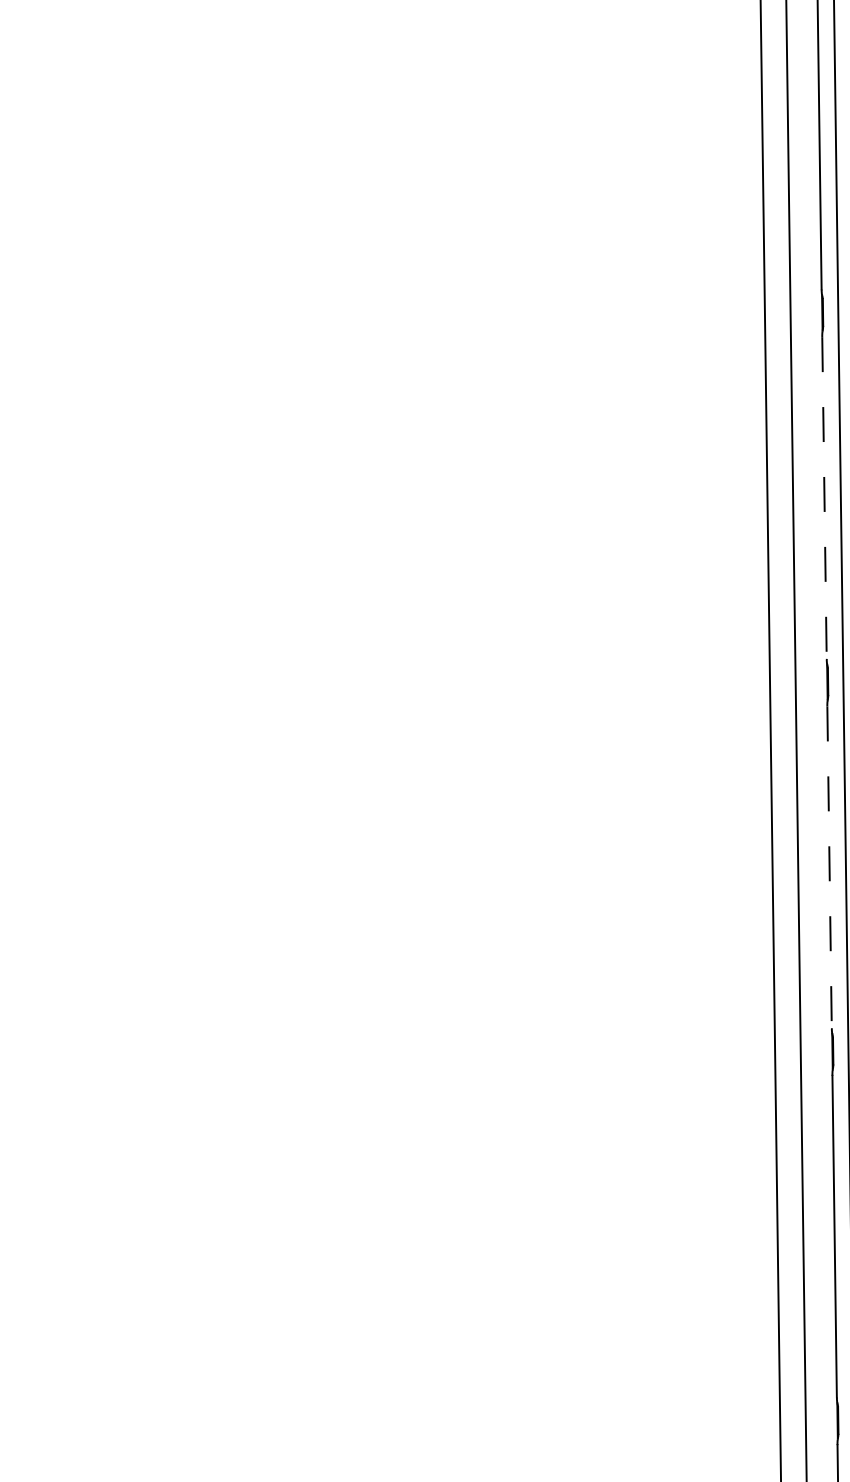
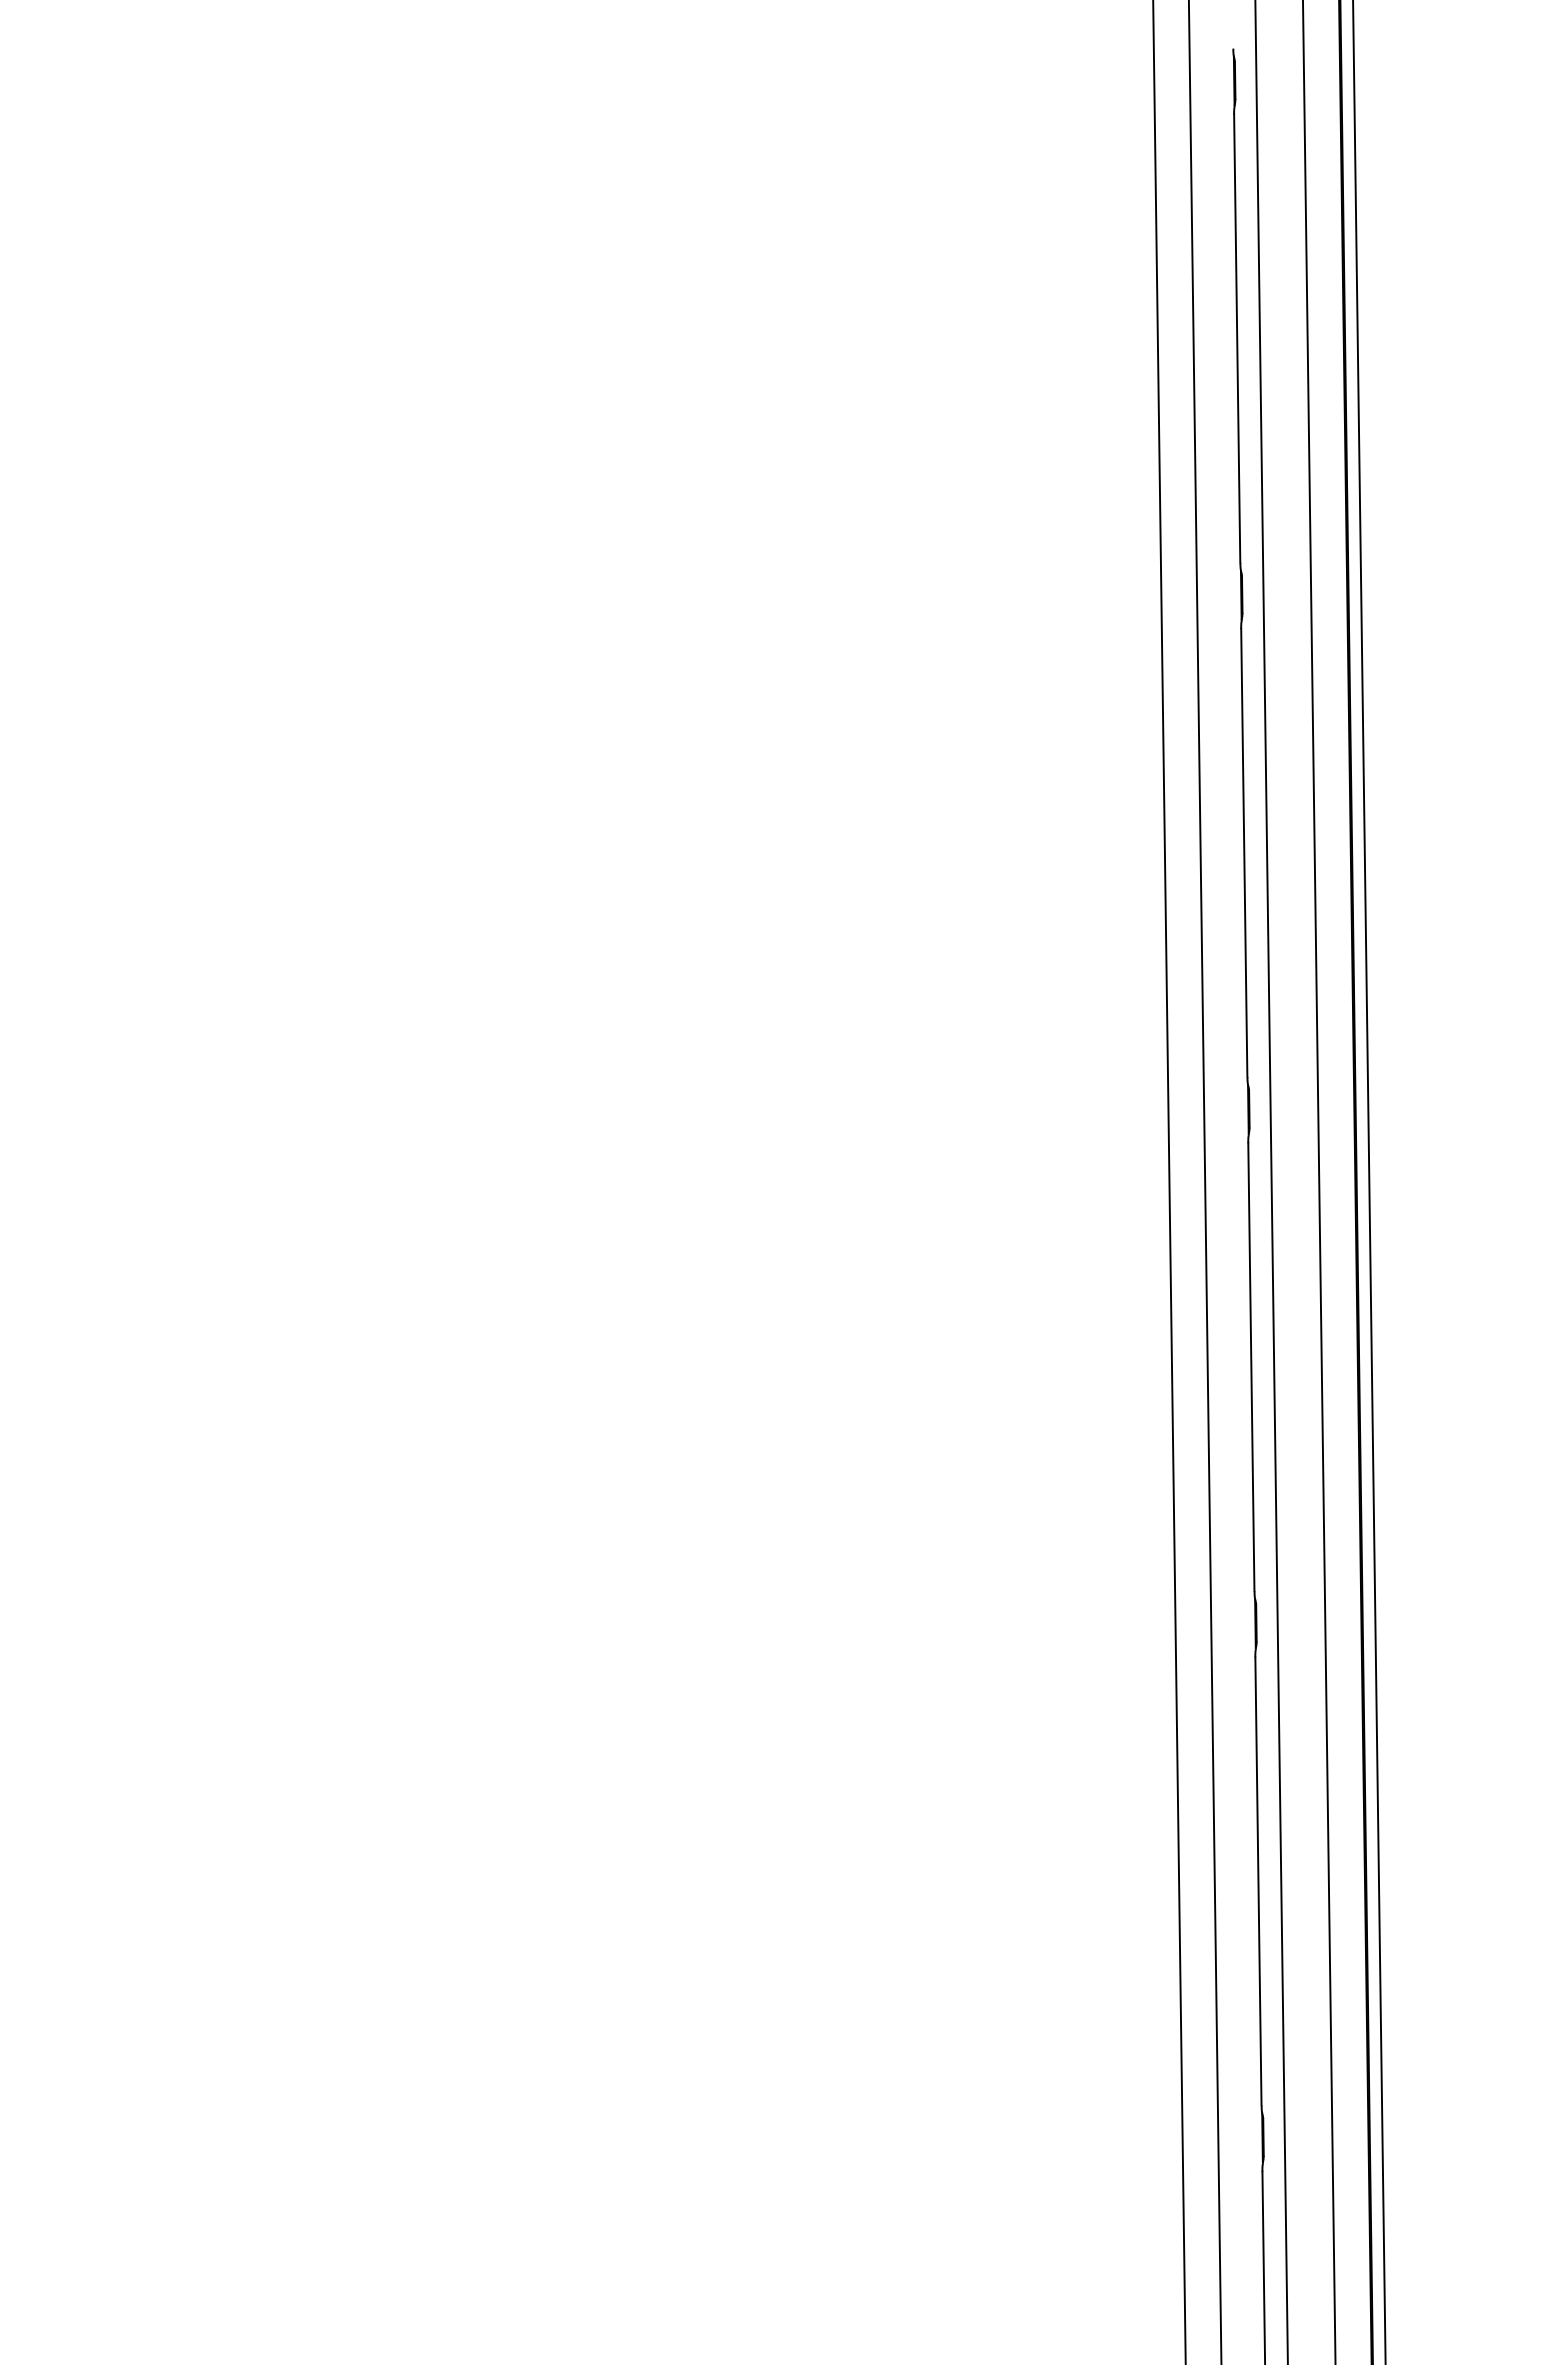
line: (824, 497) -> (1244, 852), dashed -> solid
line: (829, 867) -> (1251, 1367), dashed -> solid

